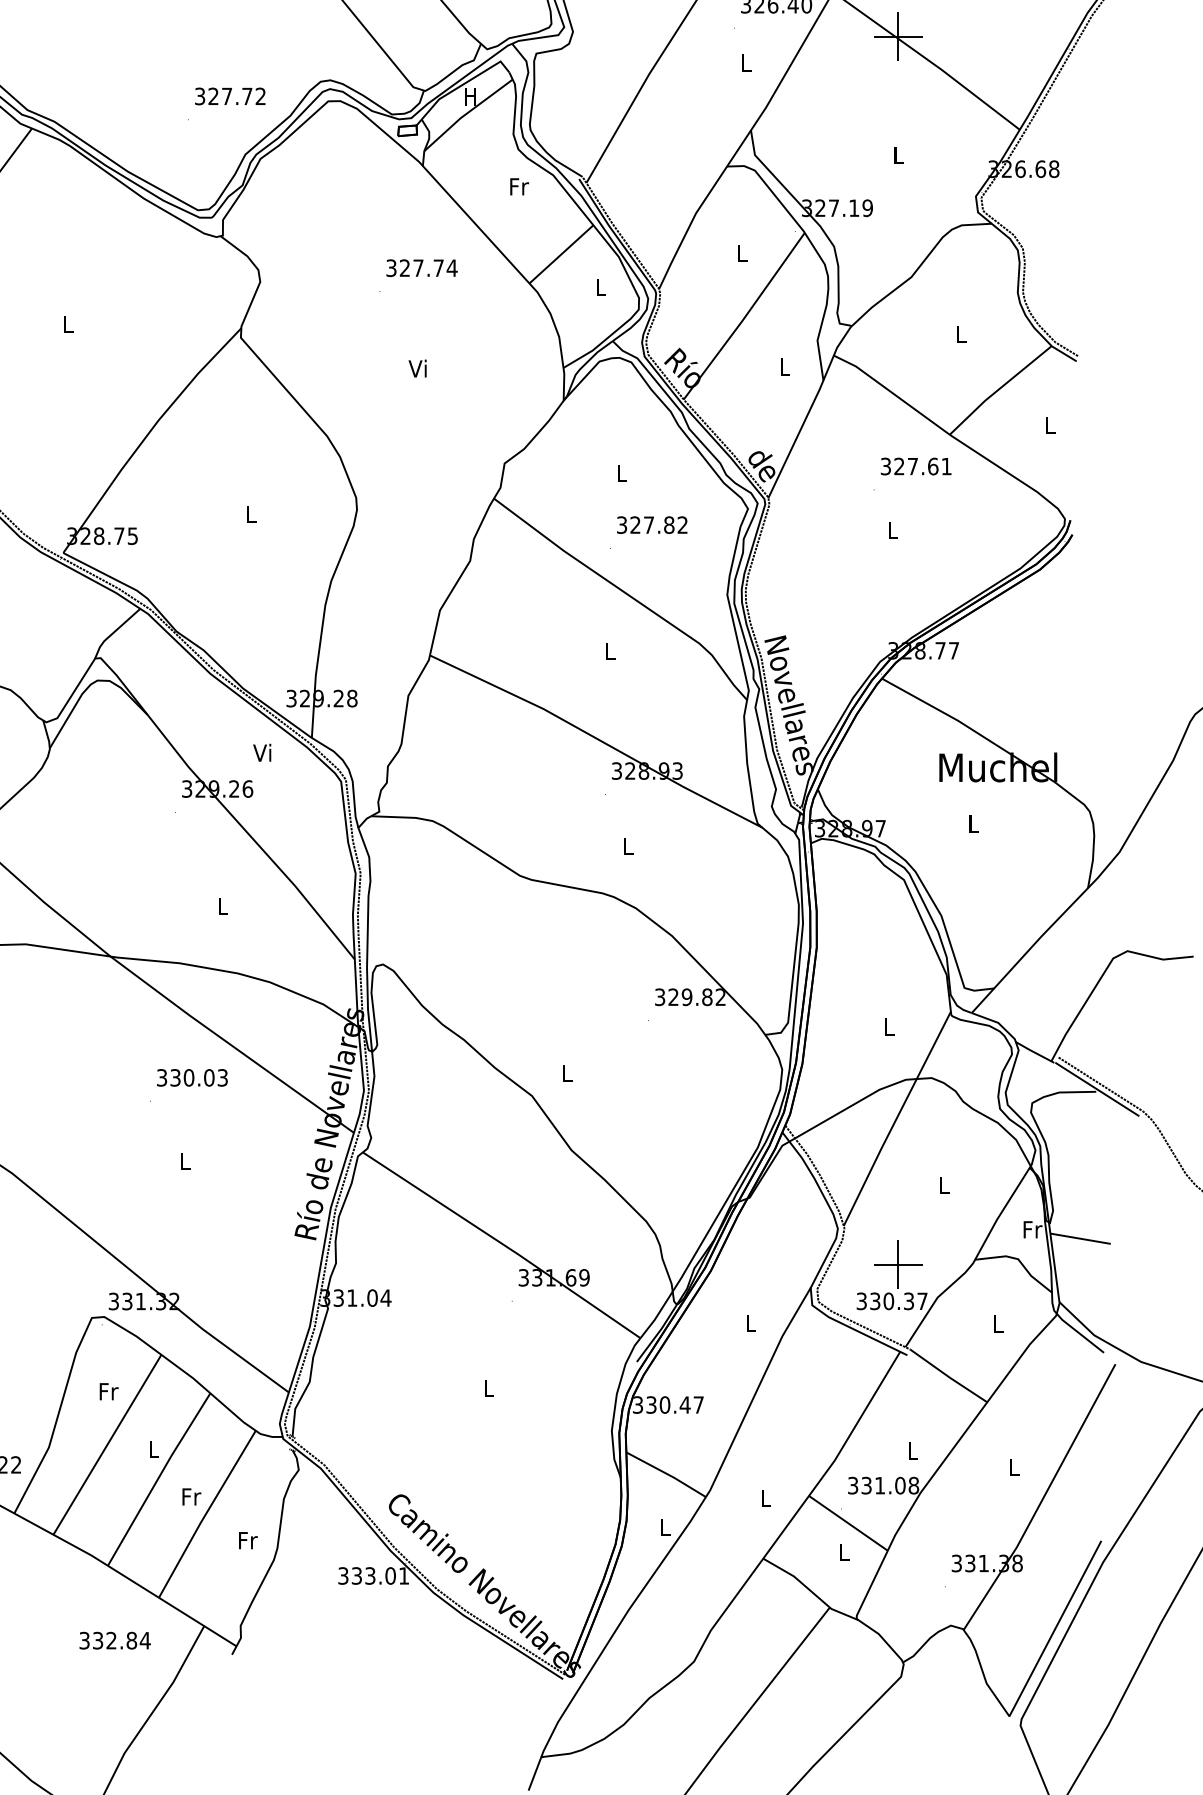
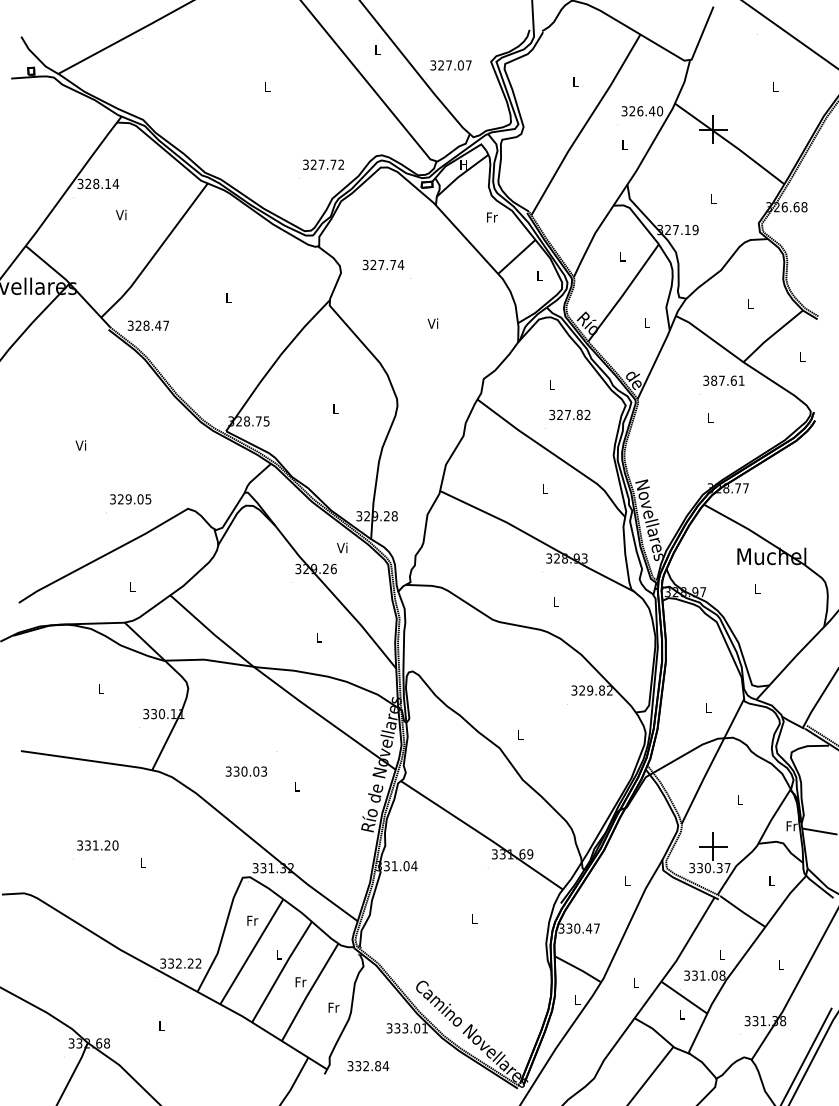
text: (422, 267) -> (383, 264), moved
text: (900, 466) -> (714, 380), 327.61 -> 387.61
text: (190, 1077) -> (245, 771), moved
text: (115, 1641) -> (368, 1066), moved

